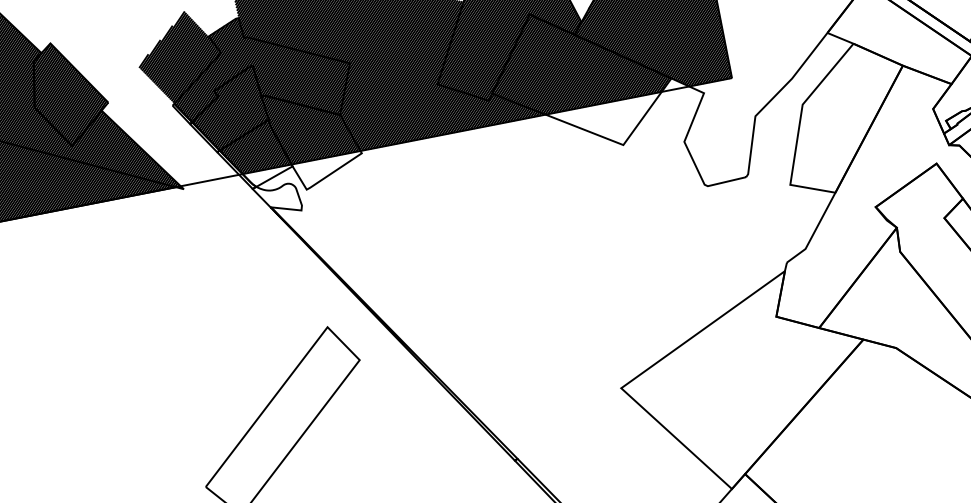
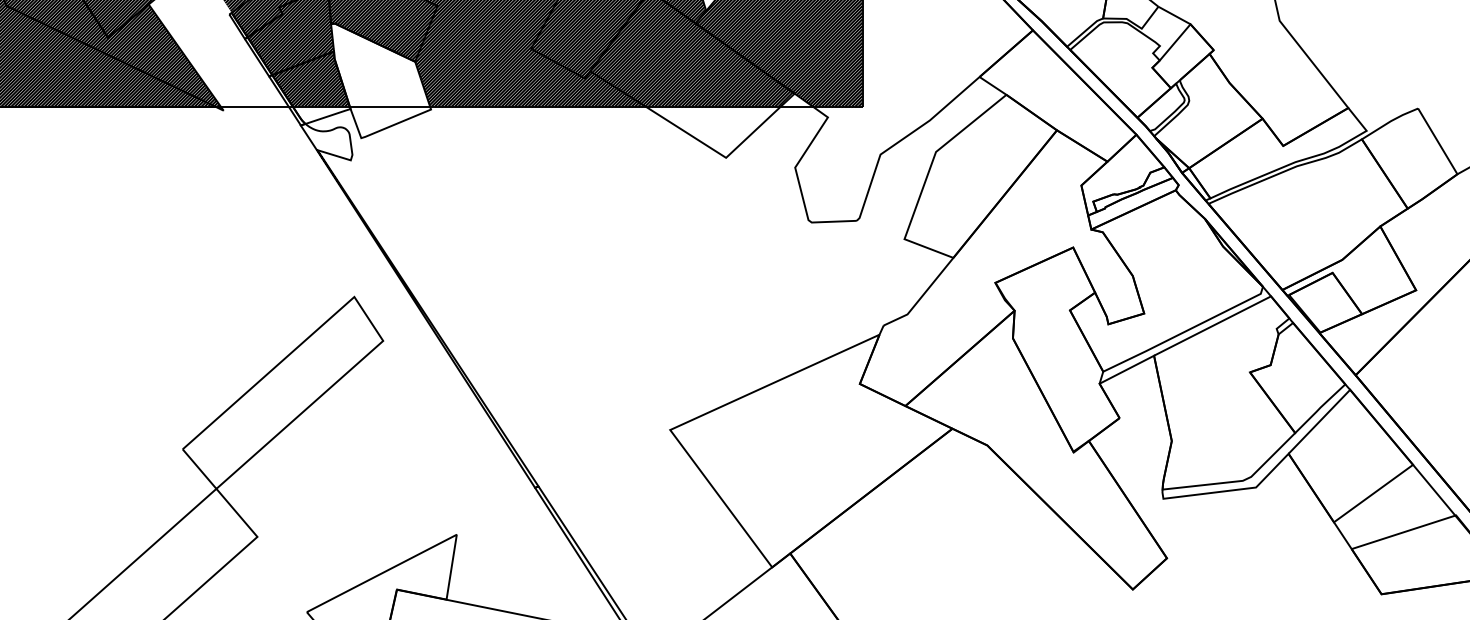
hatch: (310, 123) -> (380, 64), removed

